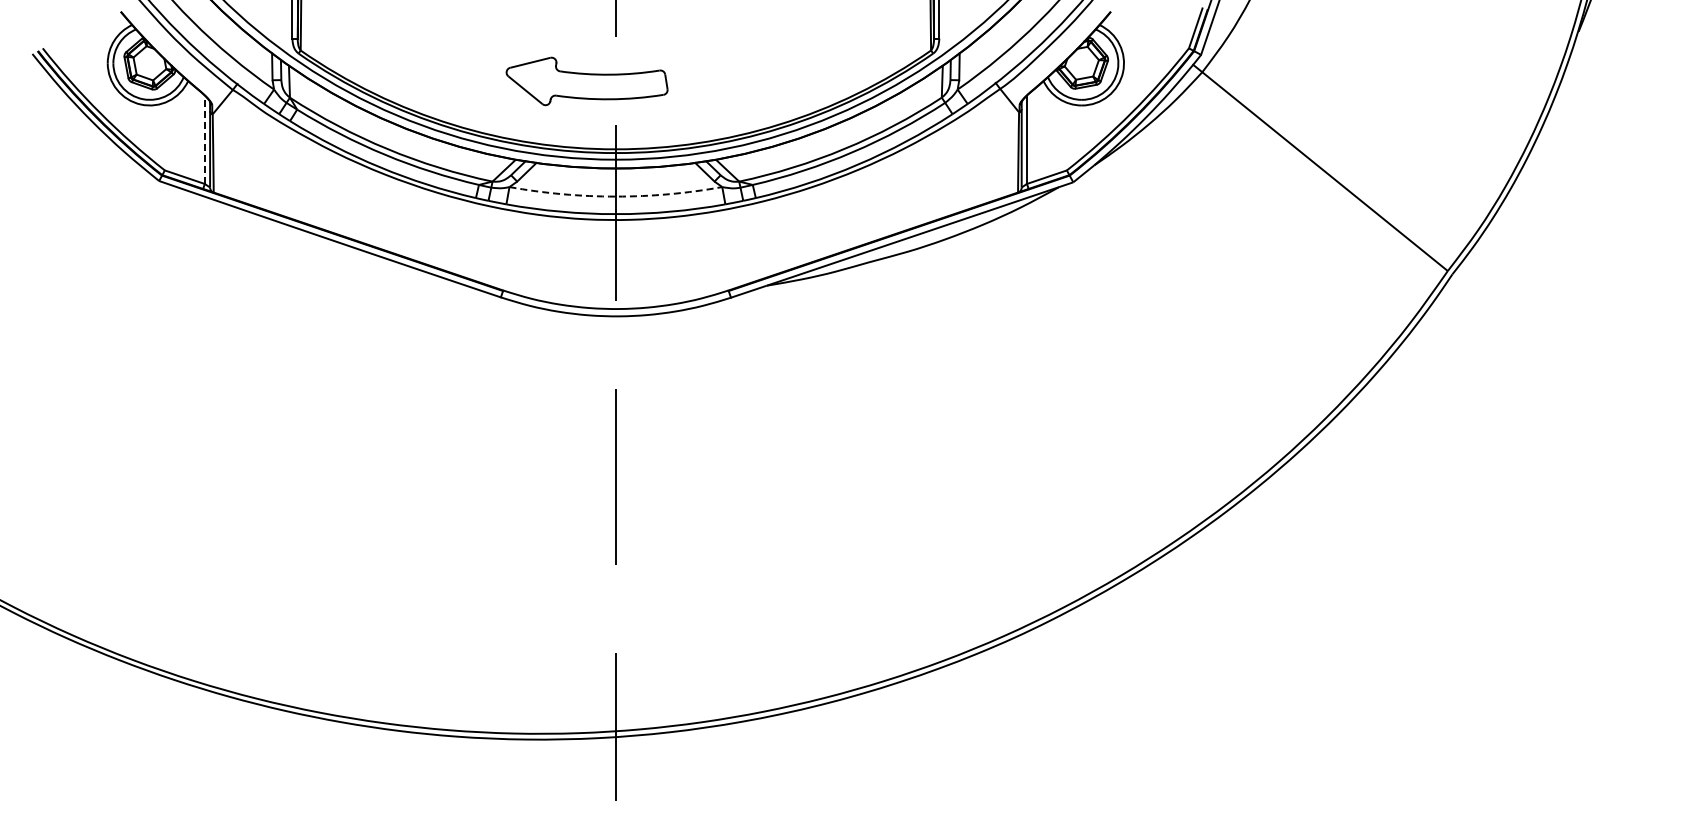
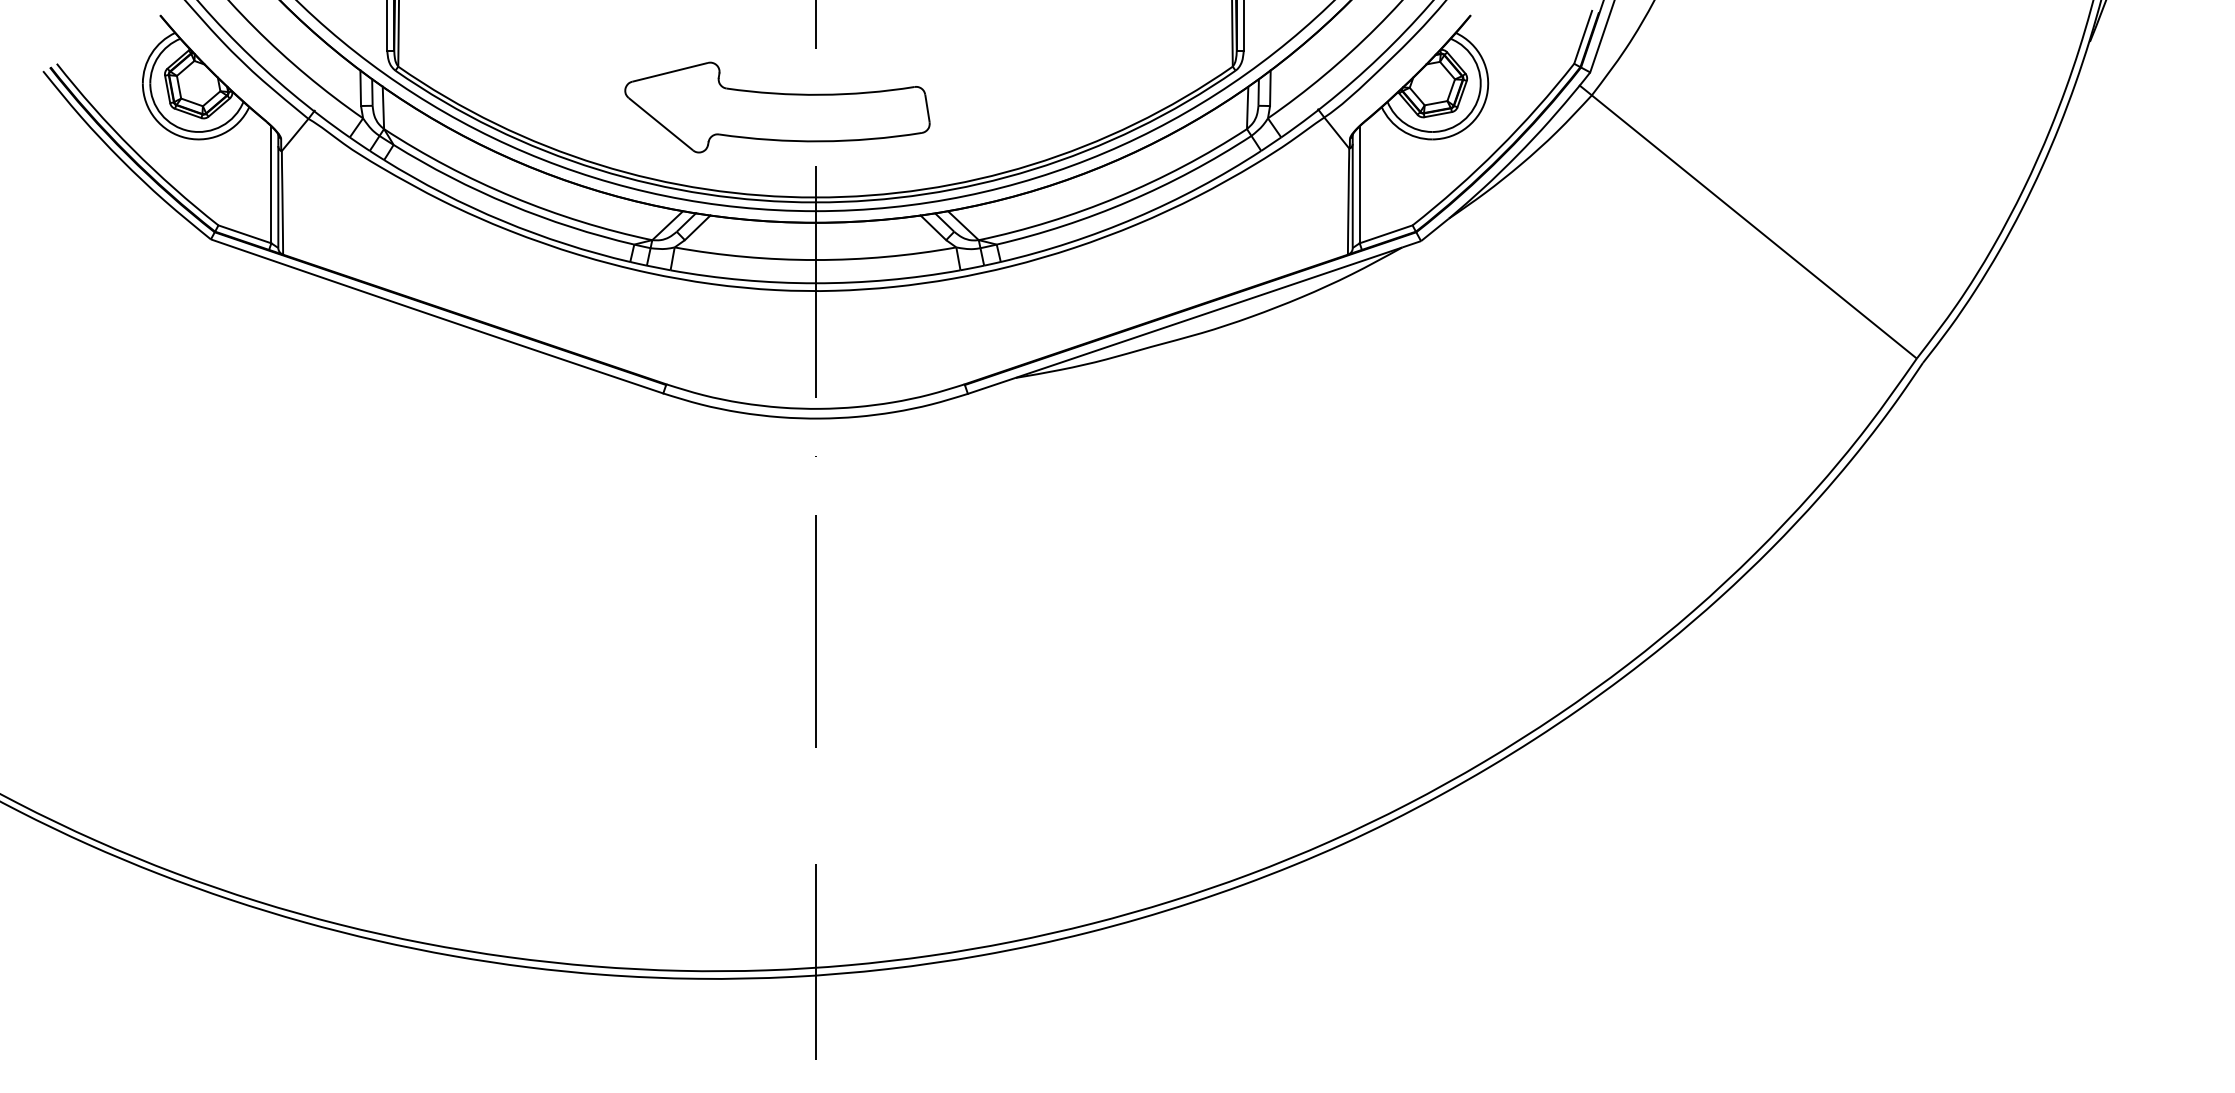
part: (586, 81) -> (776, 107), size x1.43
line: (204, 139) -> (270, 184), dashed -> solid
arc: (615, 196) -> (815, 259), dashed -> solid

